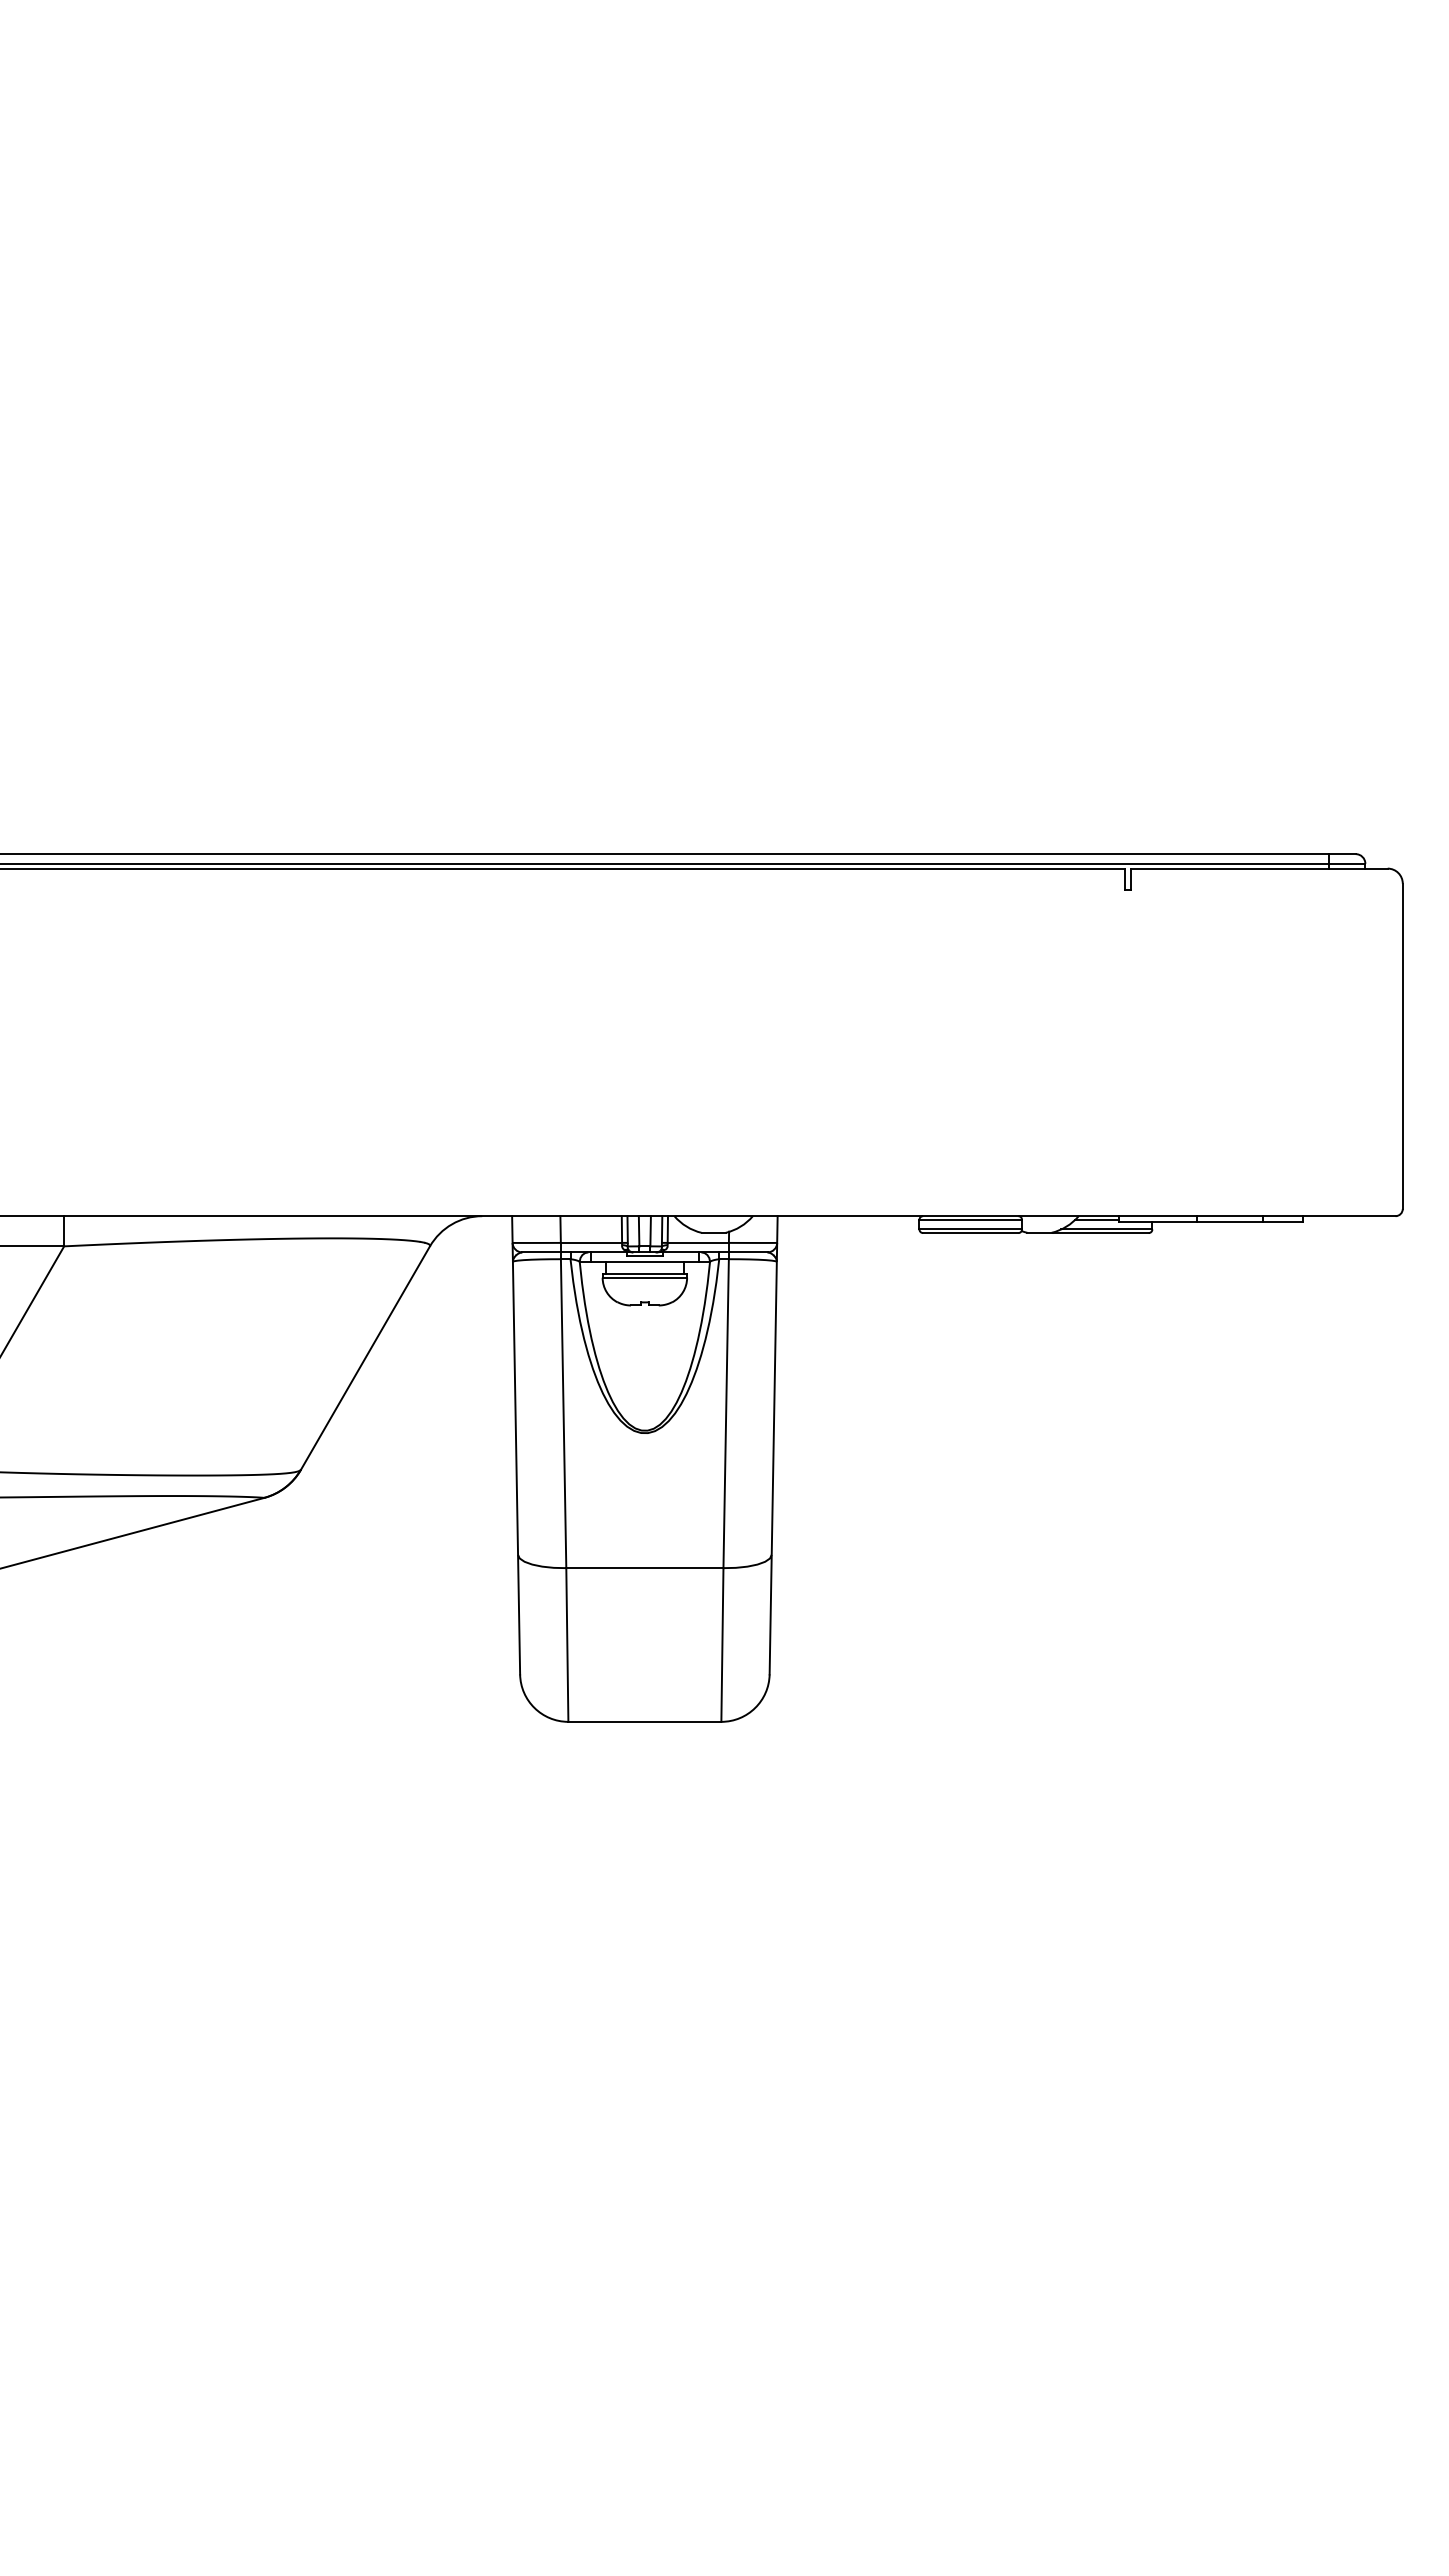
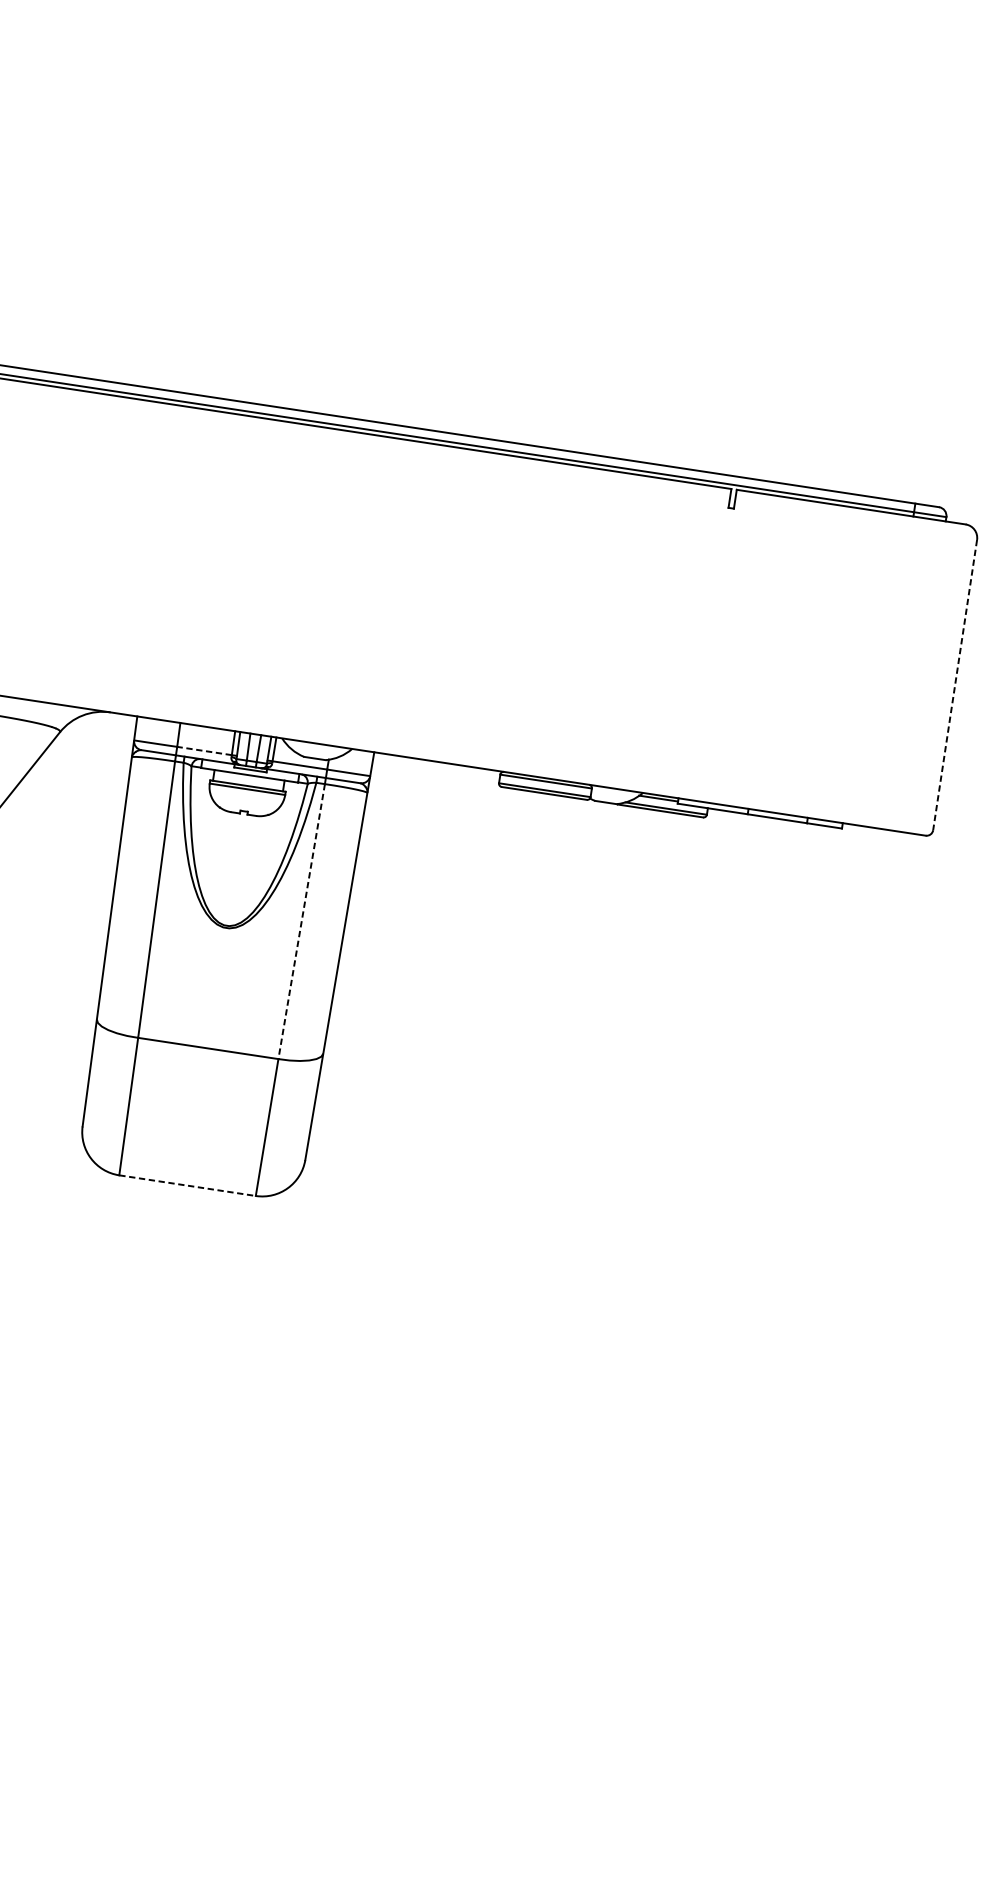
line: (1402, 1046) -> (954, 685), solid -> dashed
line: (591, 1242) -> (204, 750), solid -> dashed
line: (726, 1414) -> (301, 922), solid -> dashed
line: (645, 1721) -> (188, 1185), solid -> dashed

